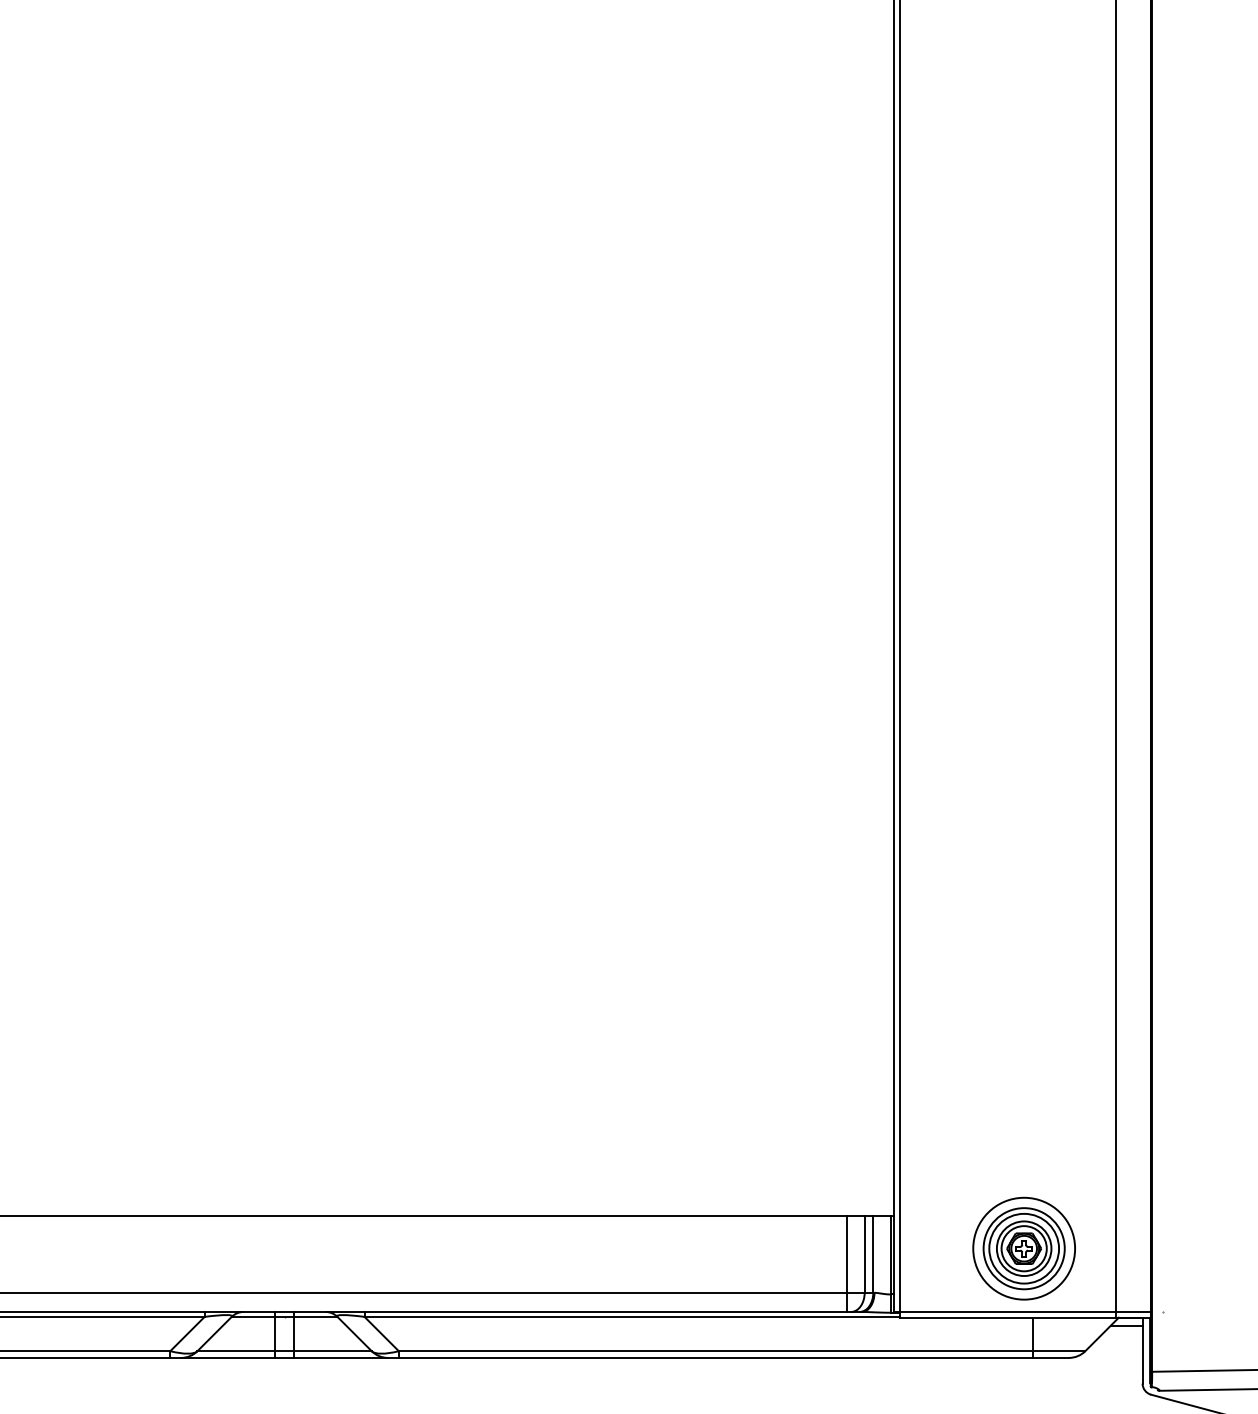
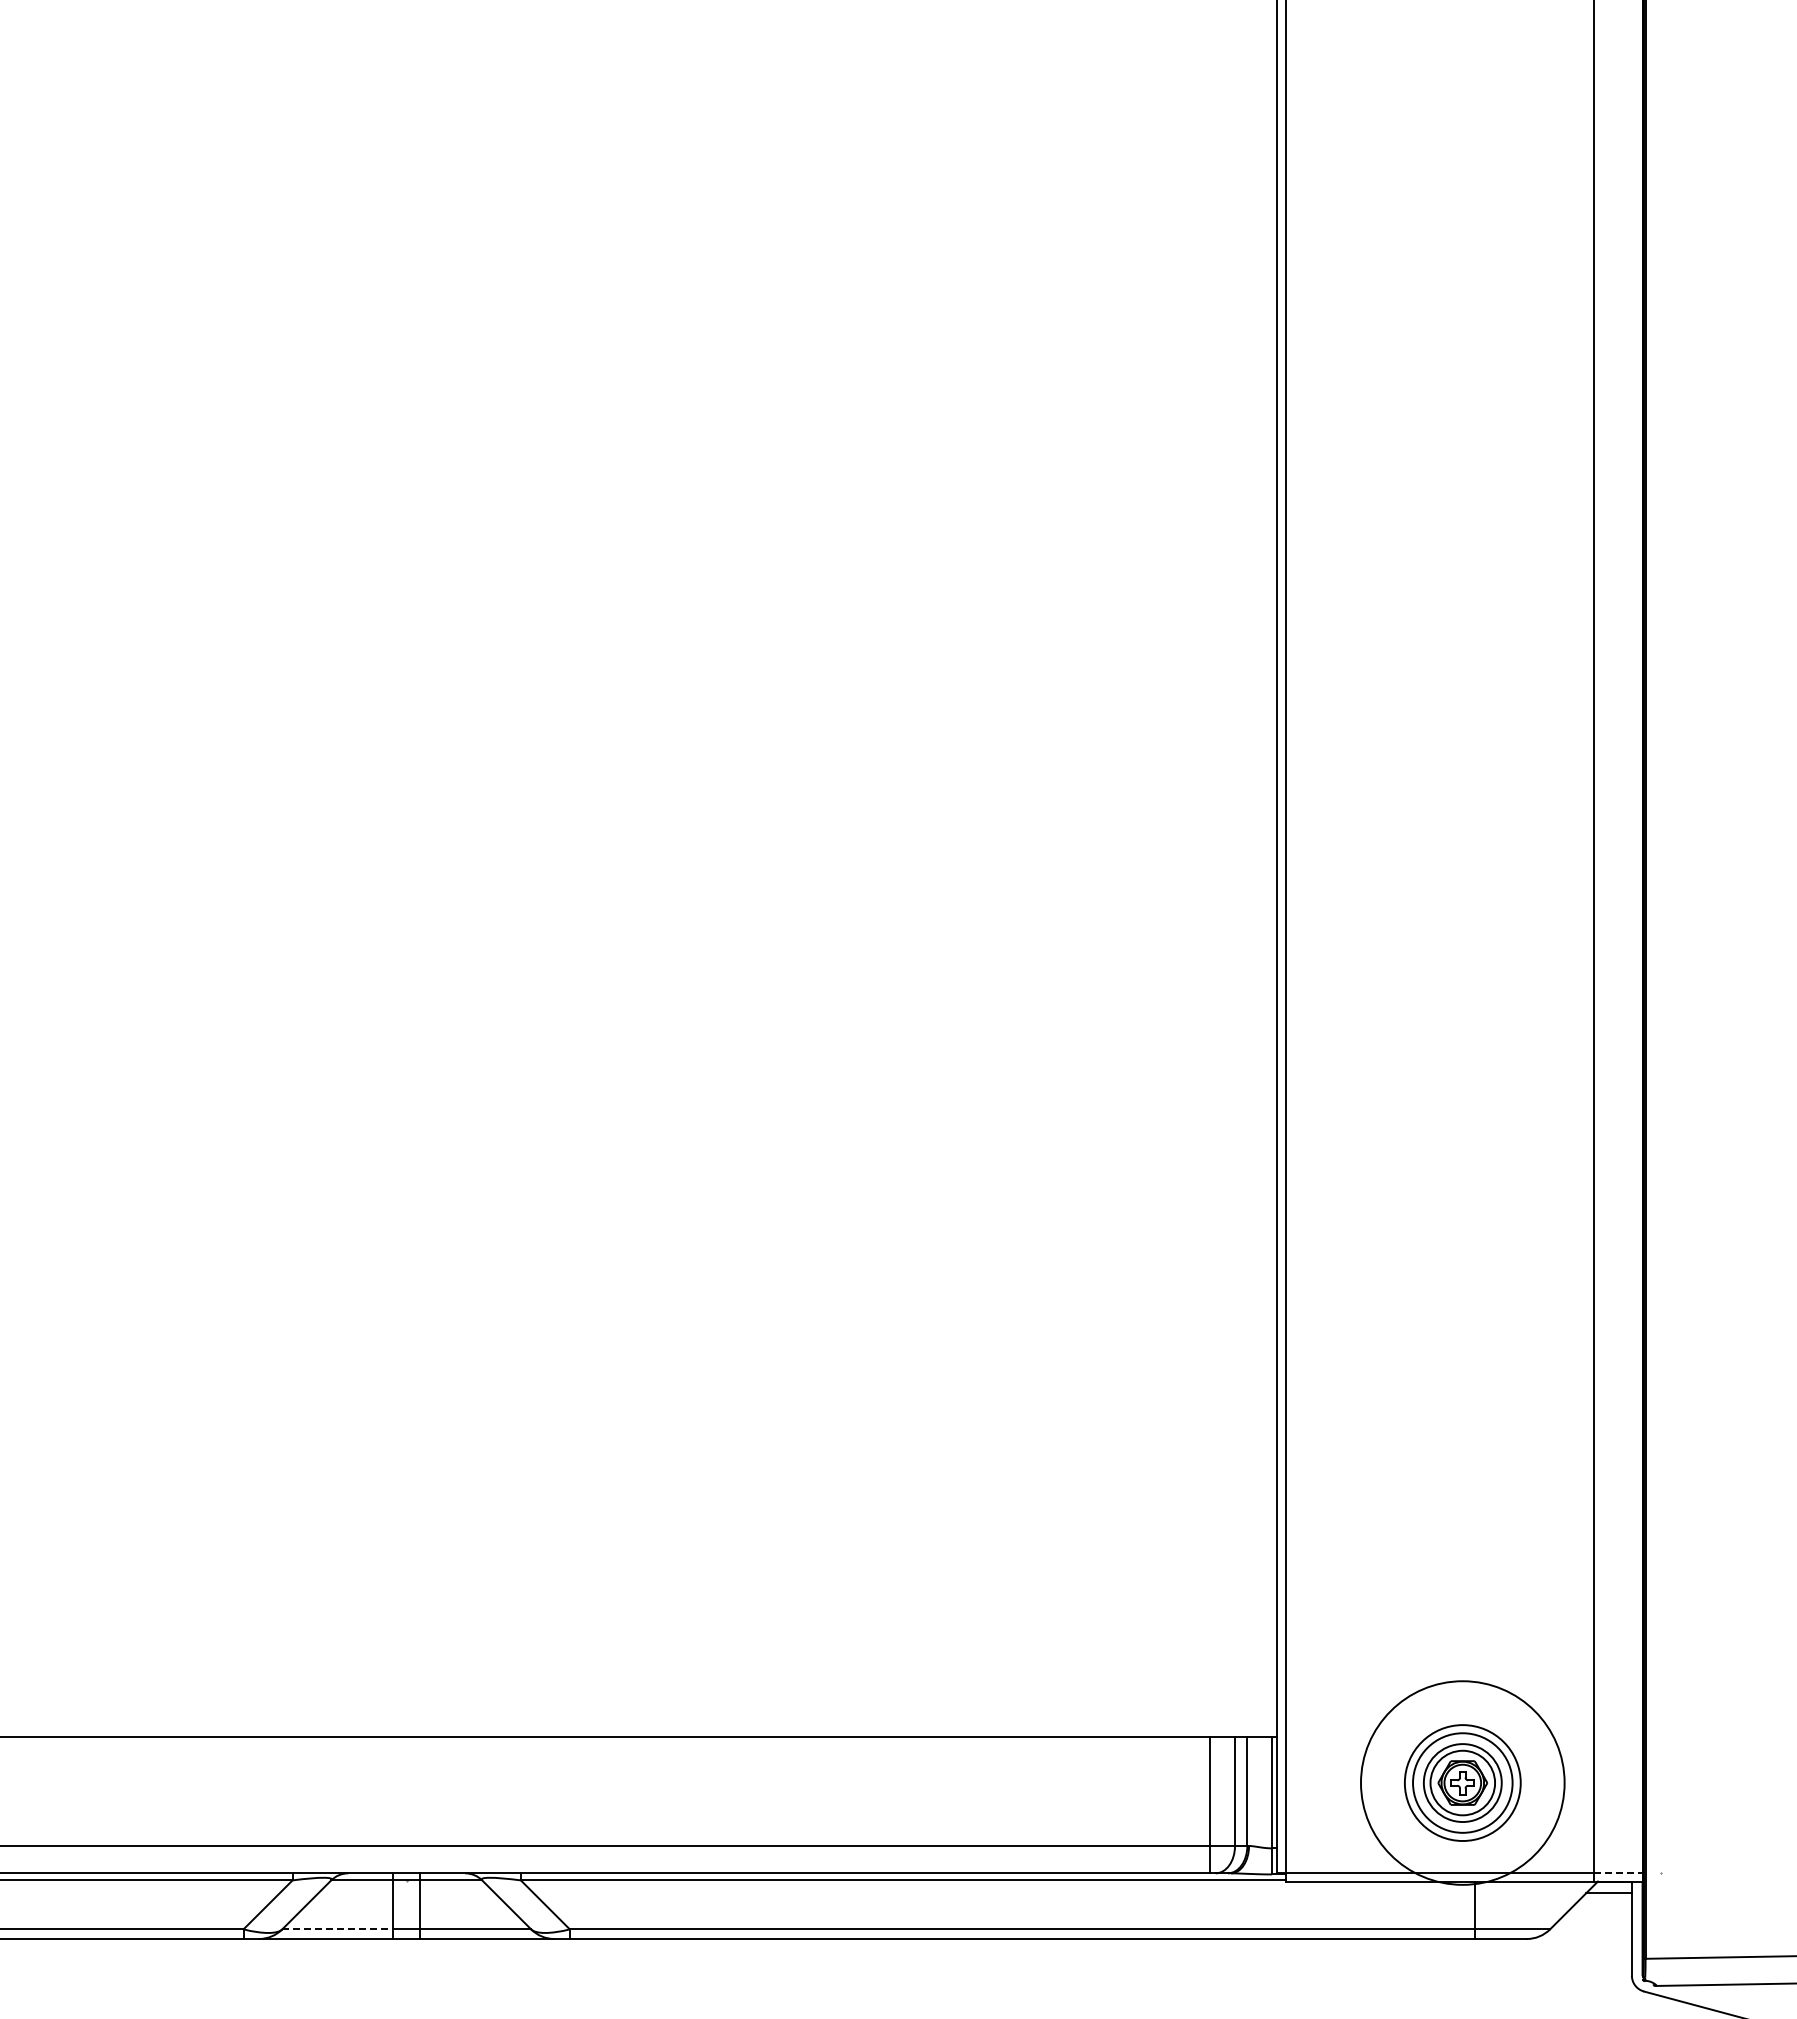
circle: (1023, 1248) -> (1462, 1782), size x1.4
line: (1133, 1311) -> (1618, 1872), solid -> dashed
line: (236, 1351) -> (338, 1929), solid -> dashed

